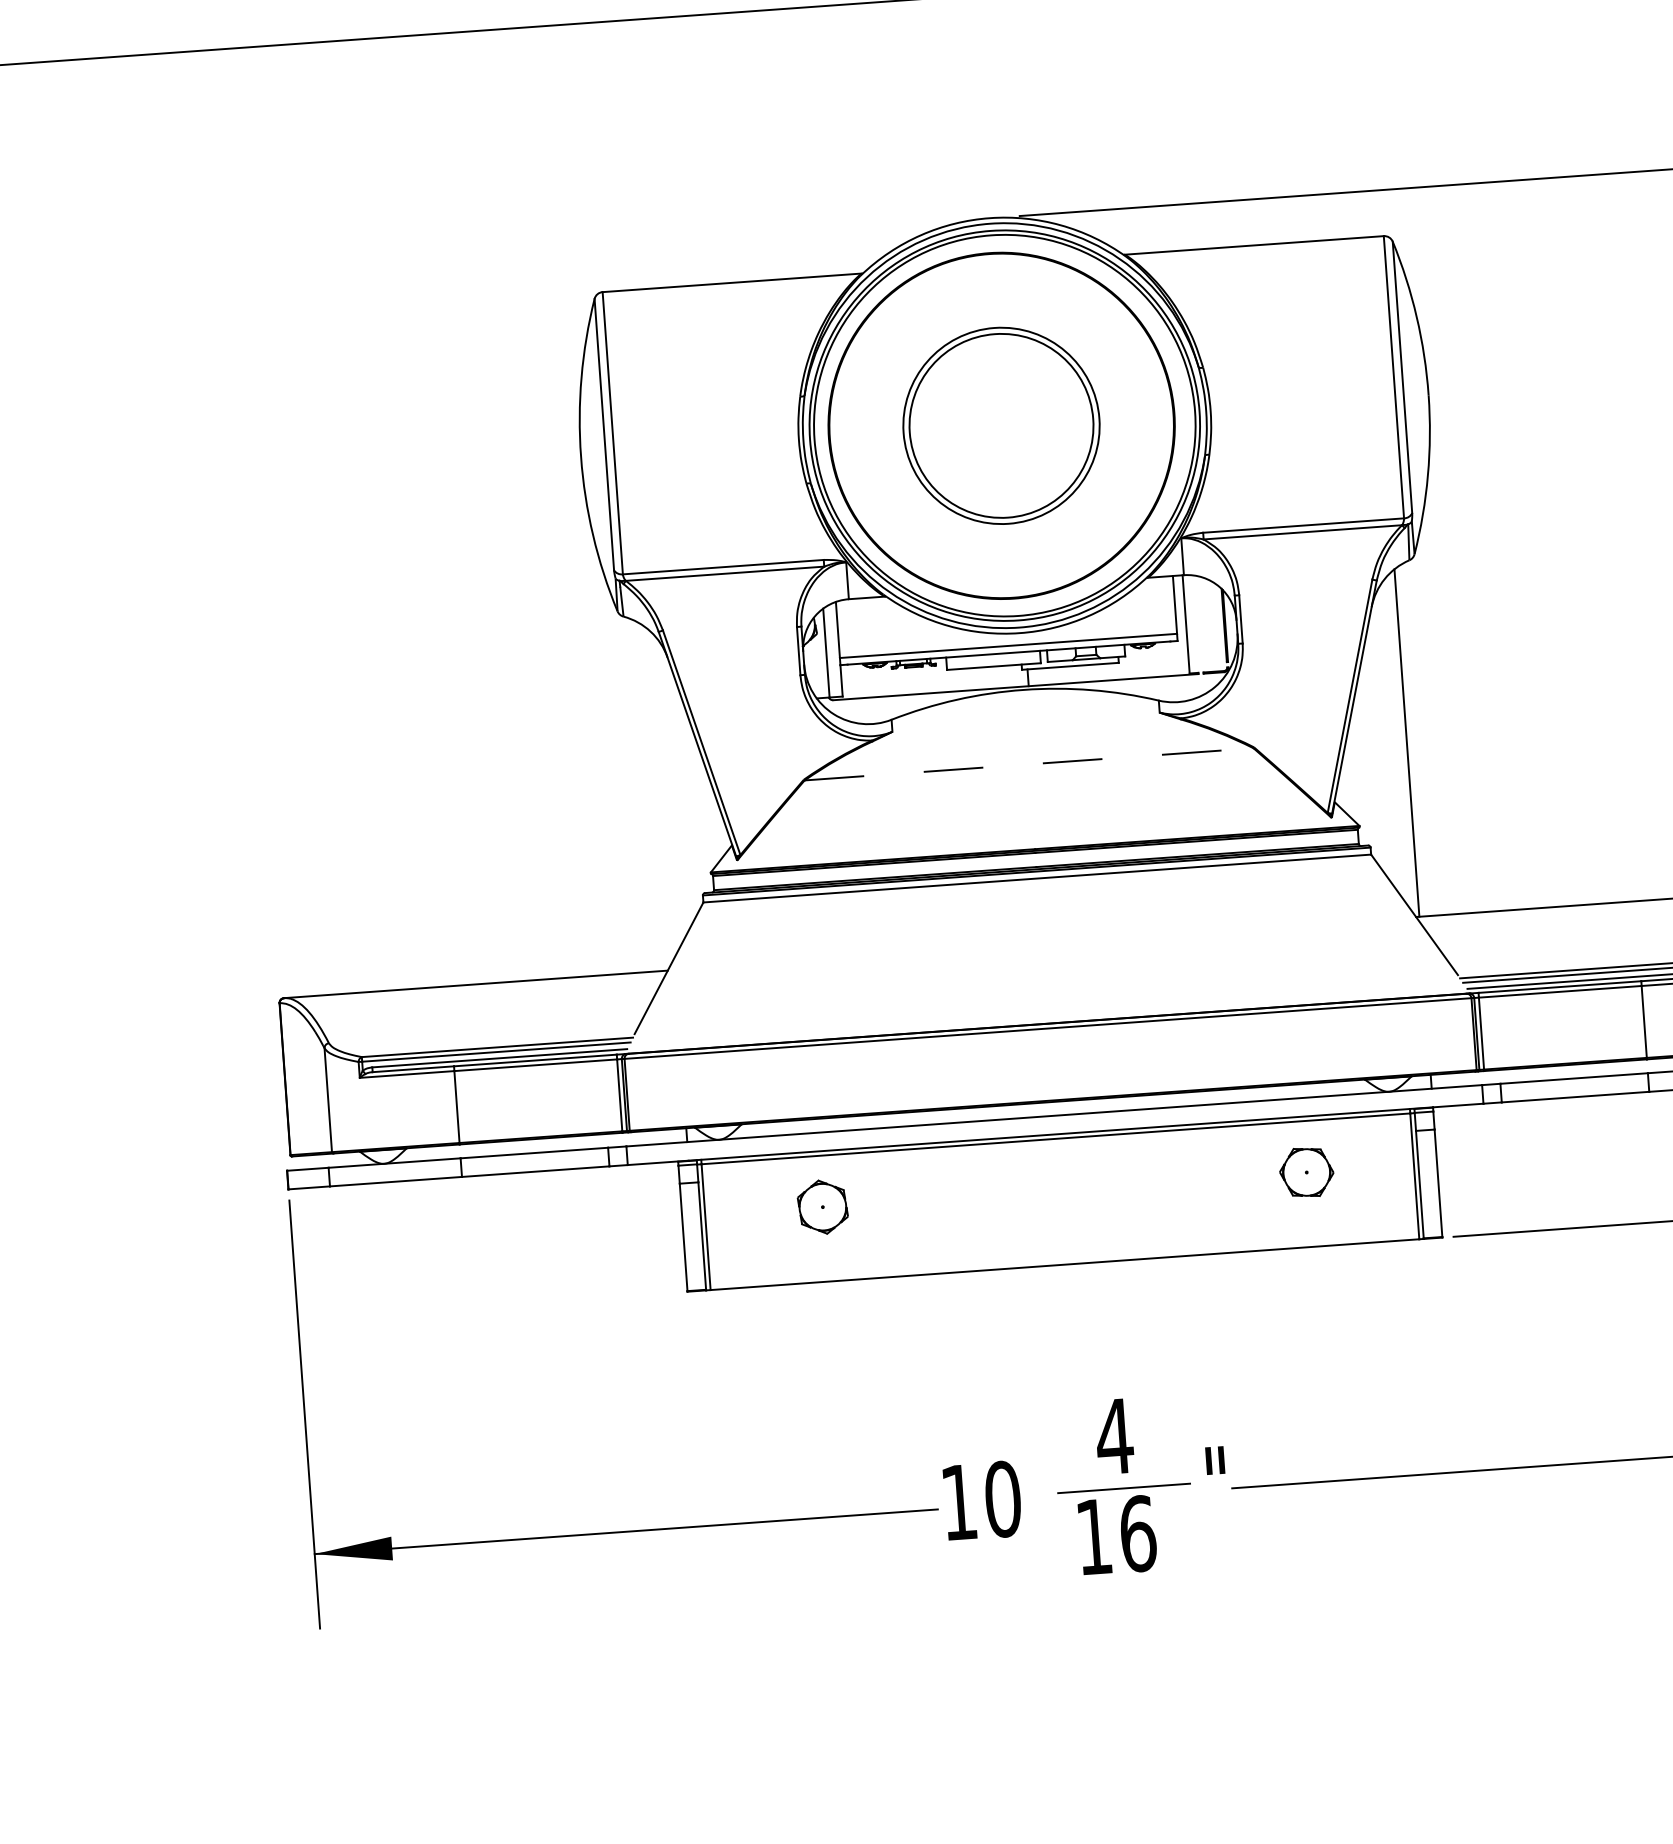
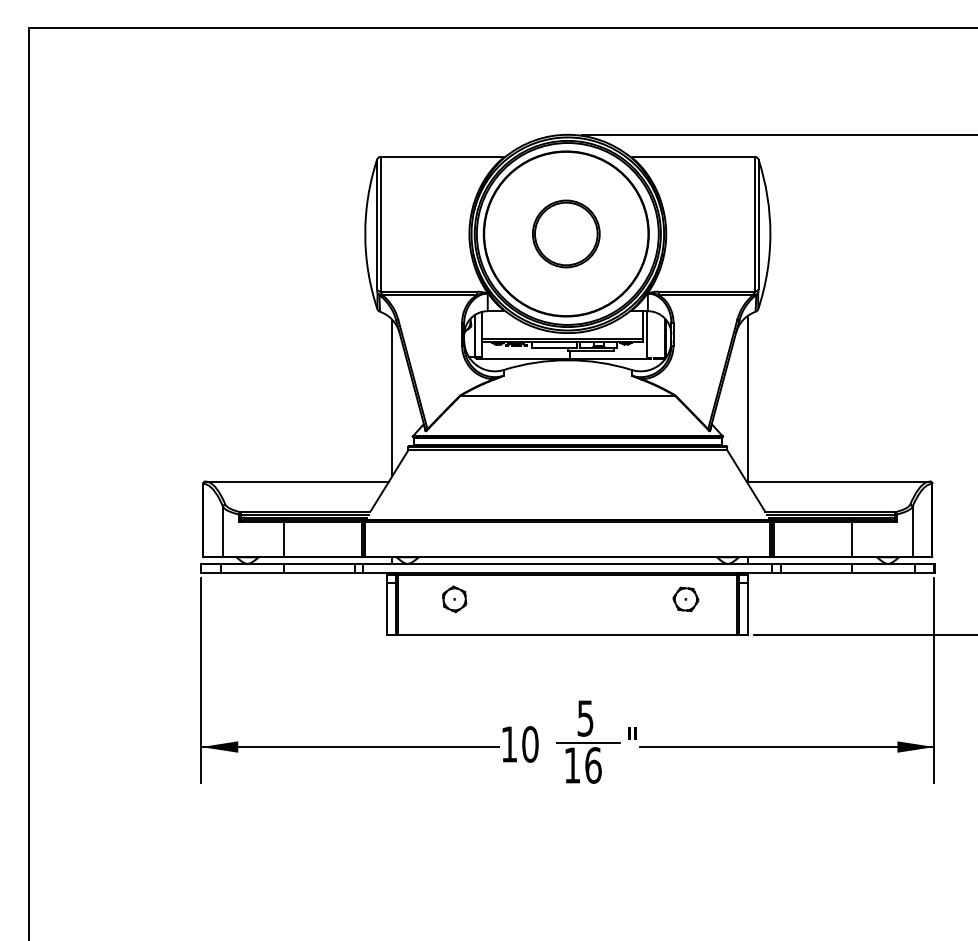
part: (1001, 424) -> (566, 233), size x0.71
line: (1030, 763) -> (568, 395), dashed -> solid
line: (662, 794) -> (392, 397), added
text: (1114, 1436) -> (585, 718), 4 -> 5

